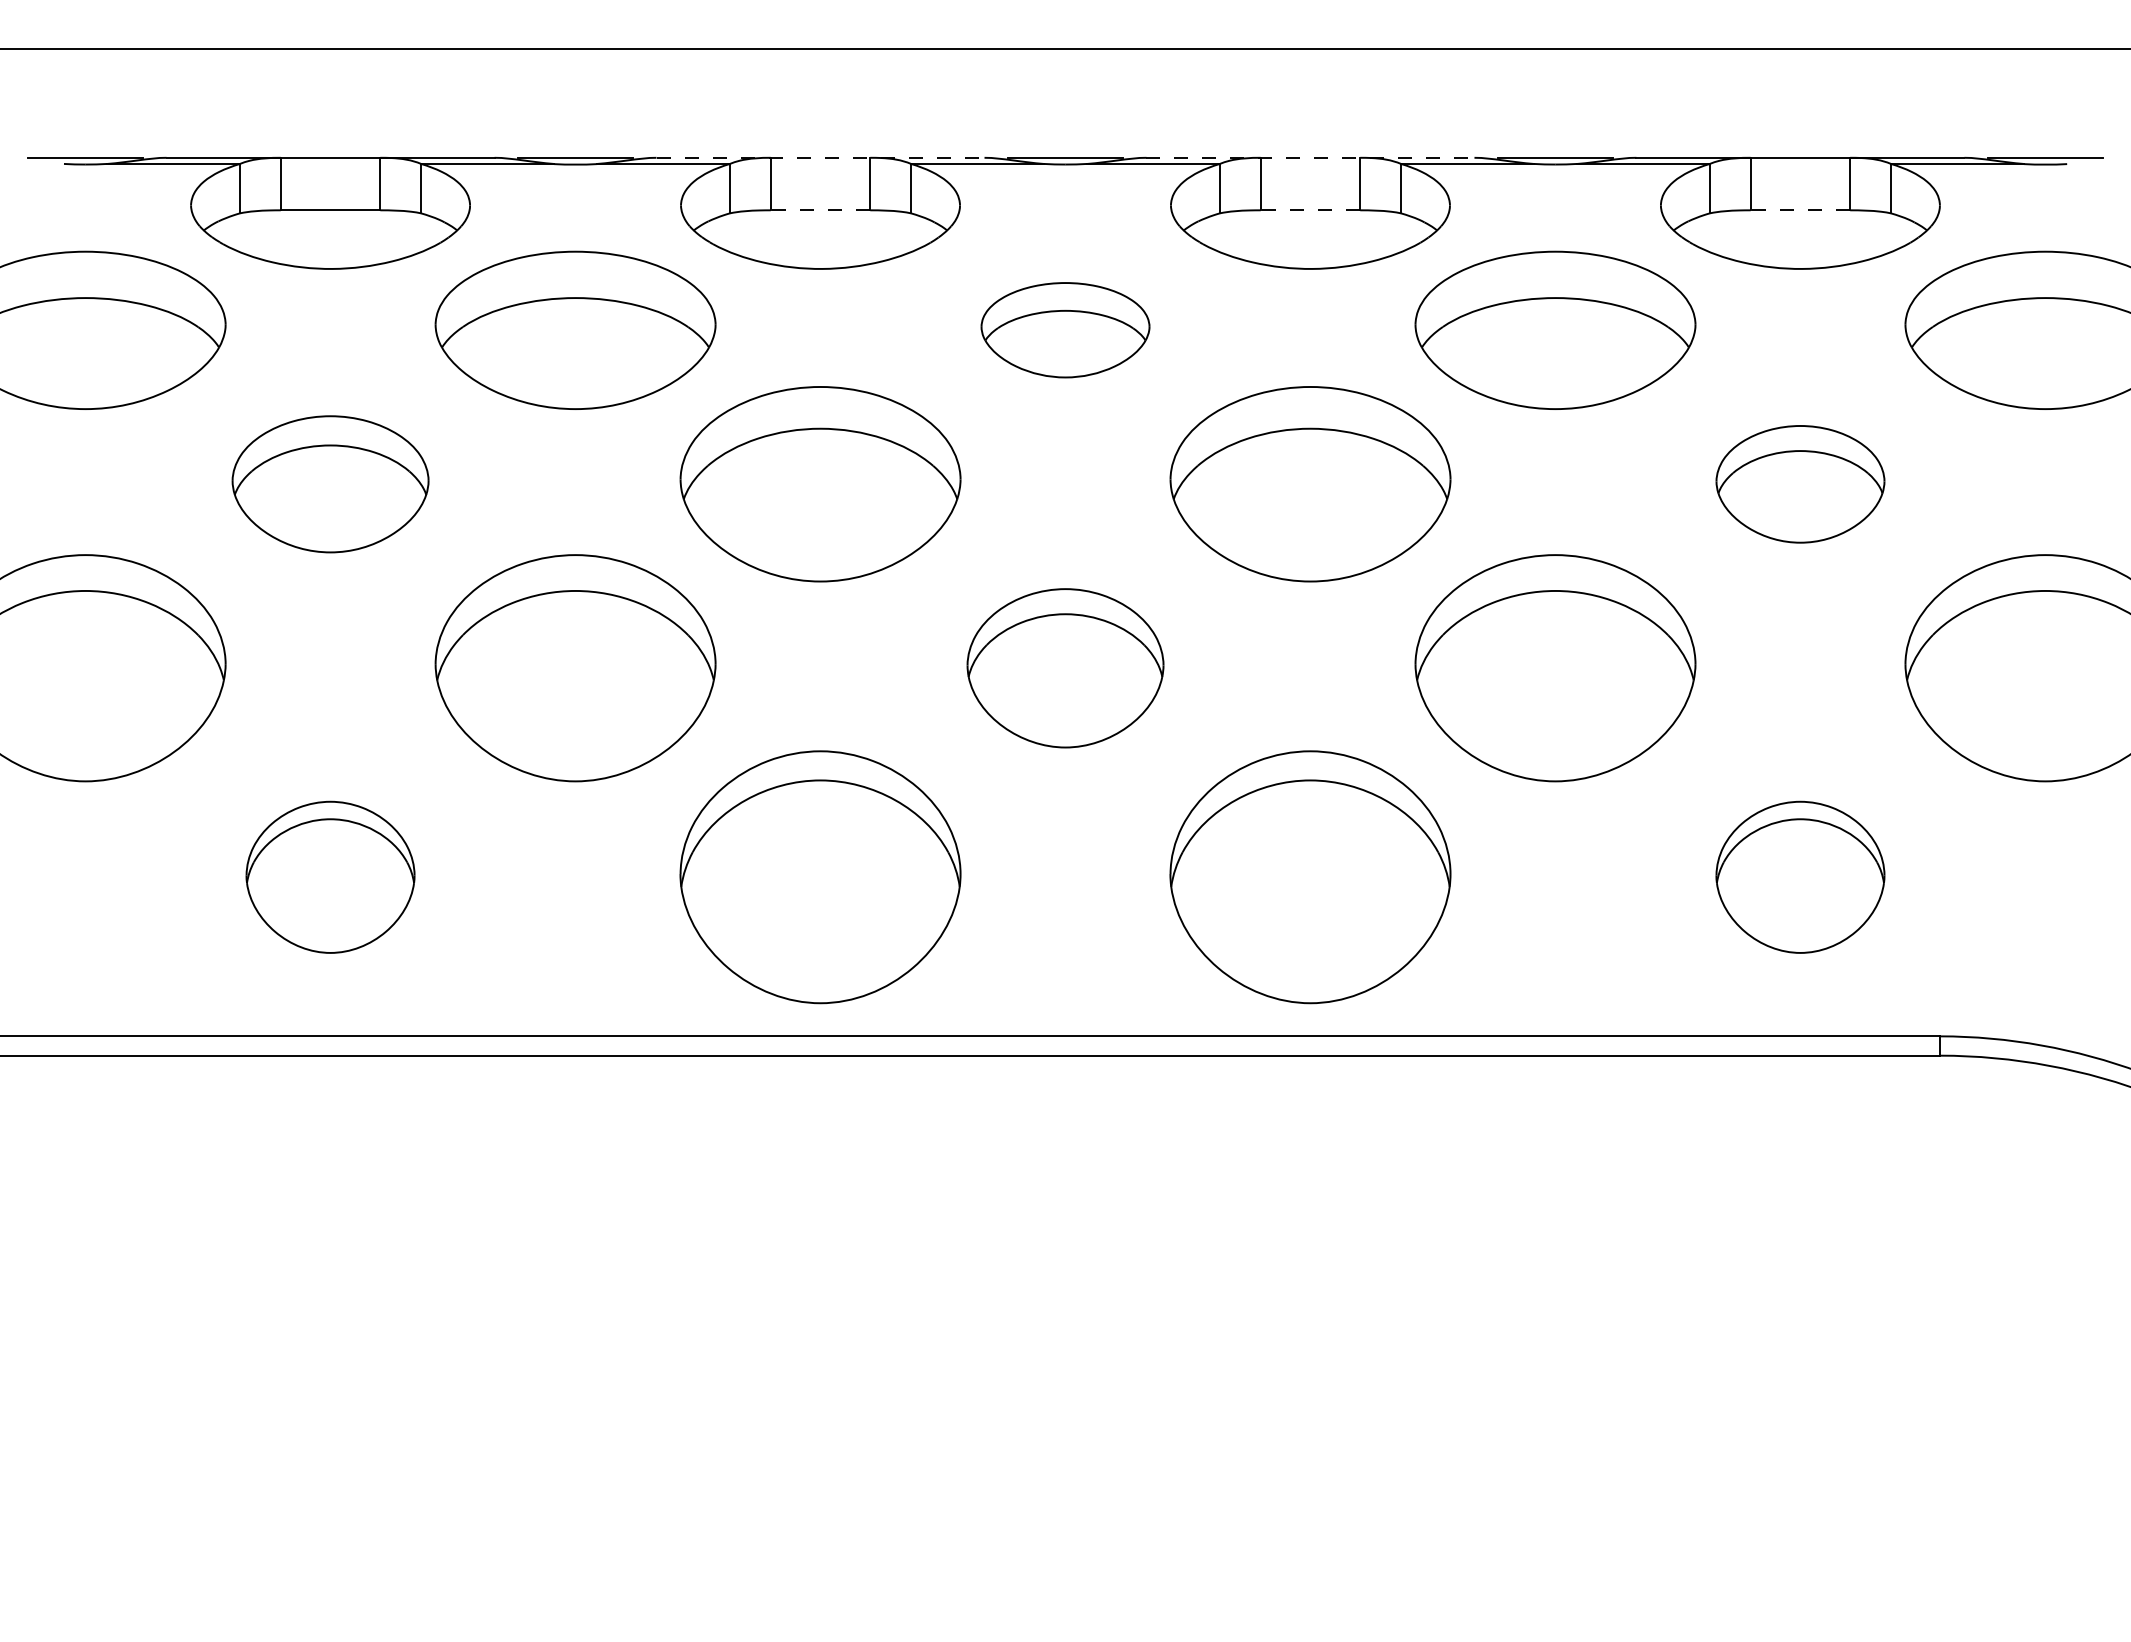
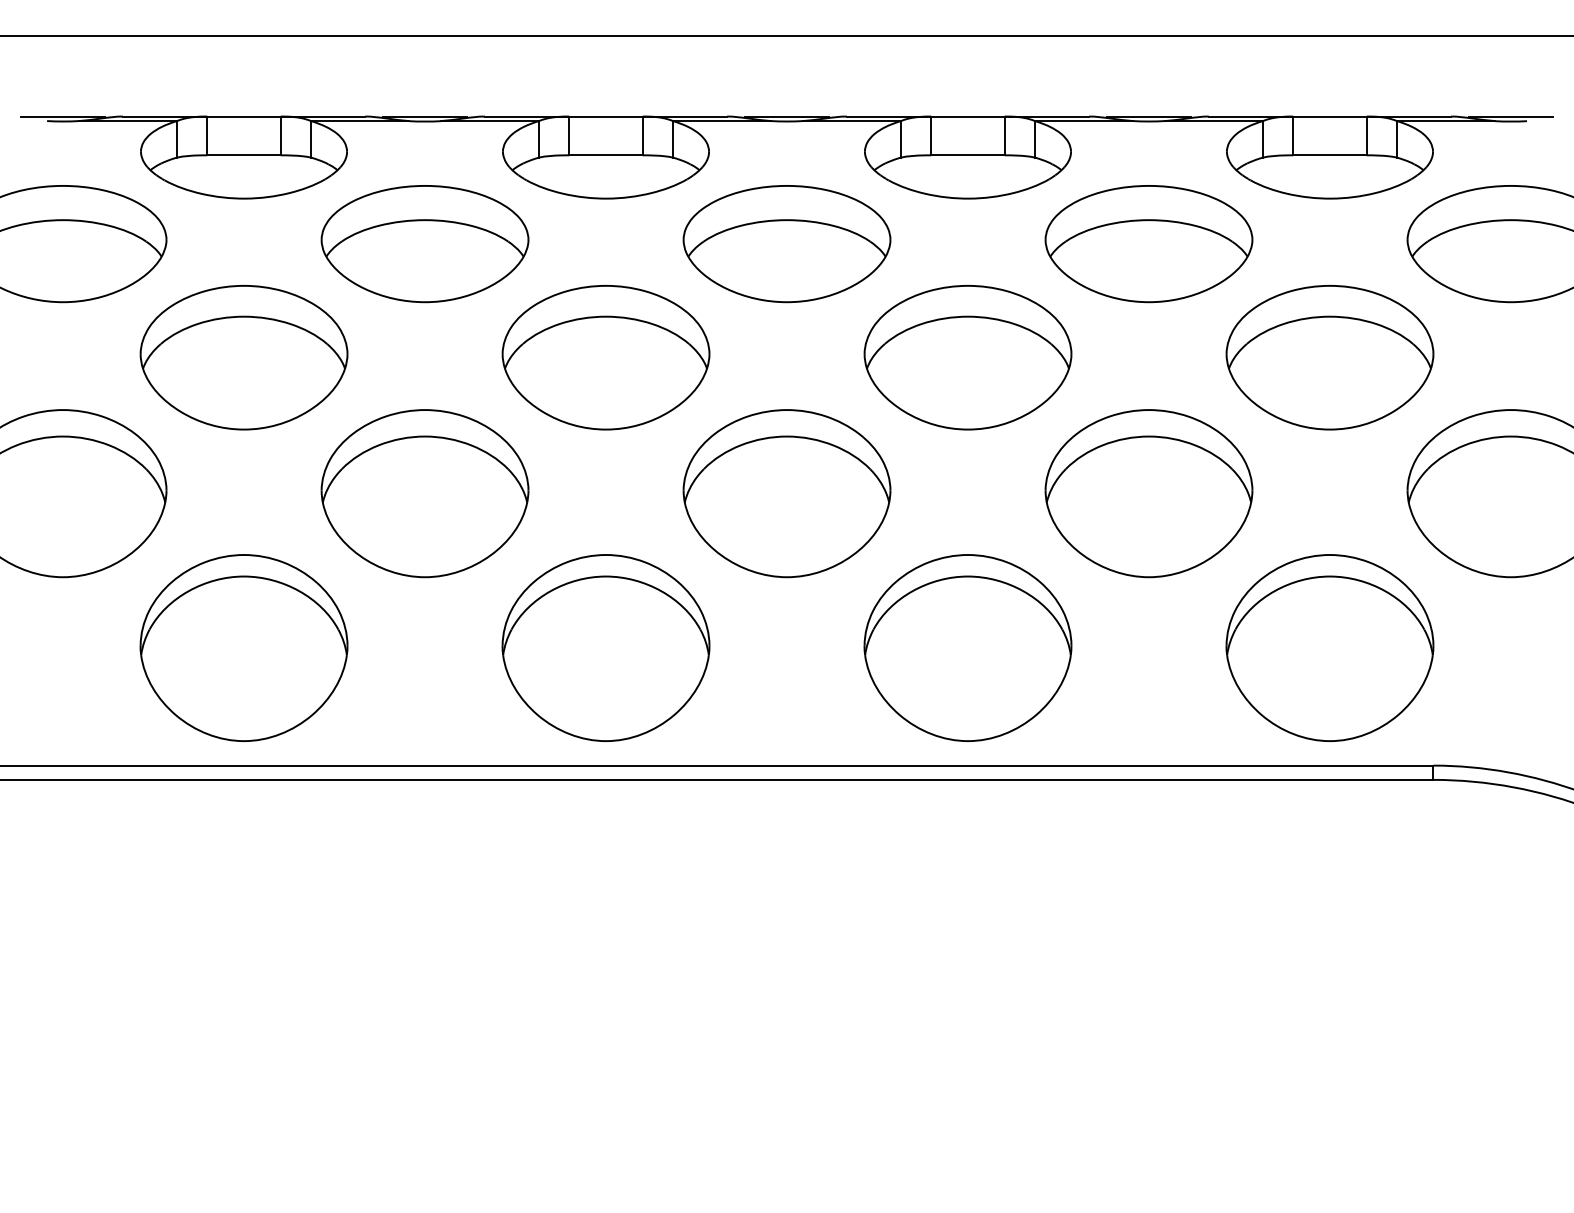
line: (820, 157) -> (605, 116), dashed -> solid
line: (1310, 157) -> (968, 116), dashed -> solid
line: (820, 210) -> (605, 155), dashed -> solid
line: (1310, 210) -> (968, 155), dashed -> solid
line: (1800, 210) -> (1330, 155), dashed -> solid
part: (1065, 329) -> (787, 243), size x1.67
part: (330, 484) -> (243, 357), size x1.43
part: (1800, 484) -> (1330, 357), size x1.67
part: (1065, 668) -> (787, 493), size x1.43
part: (330, 877) -> (243, 648), size x1.67
part: (1800, 877) -> (1330, 648), size x1.67

